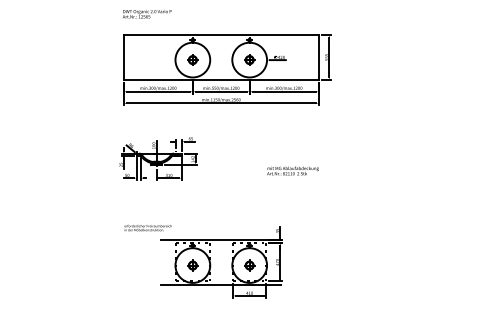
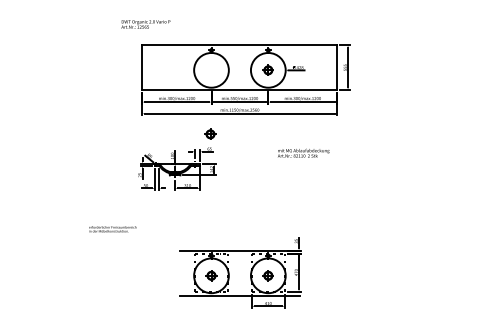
text: (146, 14) -> (145, 24), moved
part: (192, 59) -> (210, 133), moved
text: (292, 170) -> (303, 152), moved
text: (147, 228) -> (112, 229), moved

